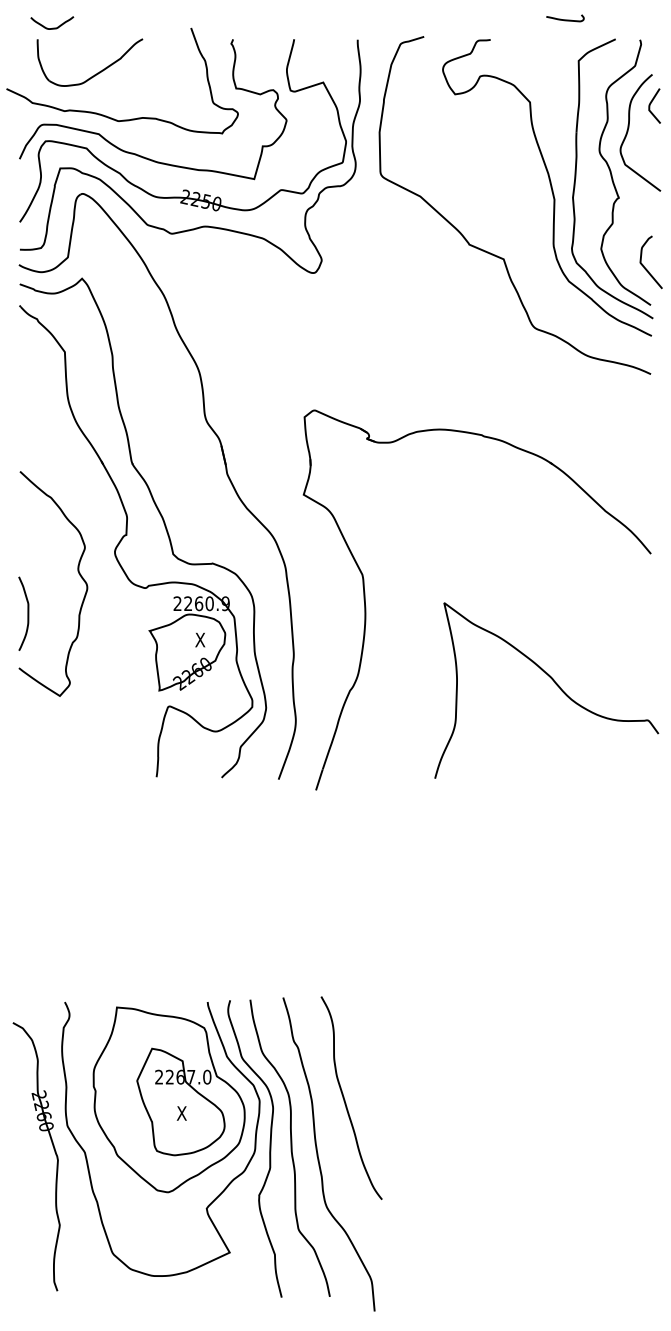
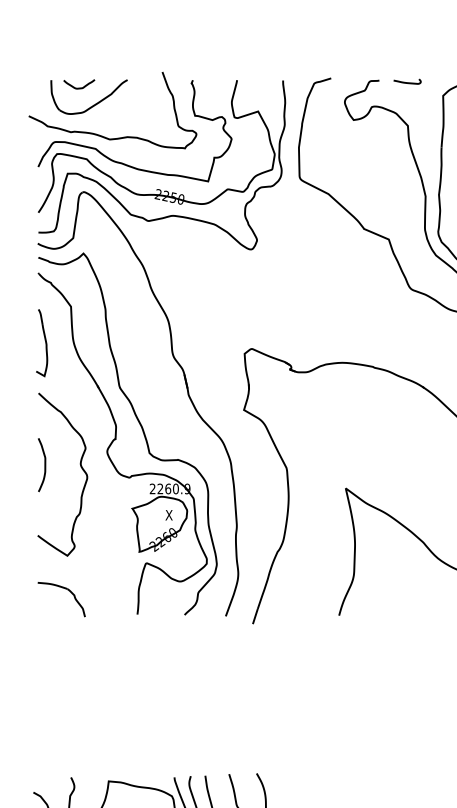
curve: (565, 19) -> (407, 82), moved
curve: (52, 27) -> (79, 87), moved
part: (24, 402) -> (41, 343), added
curve: (27, 613) -> (44, 464), moved
part: (55, 741) -> (64, 588), added

